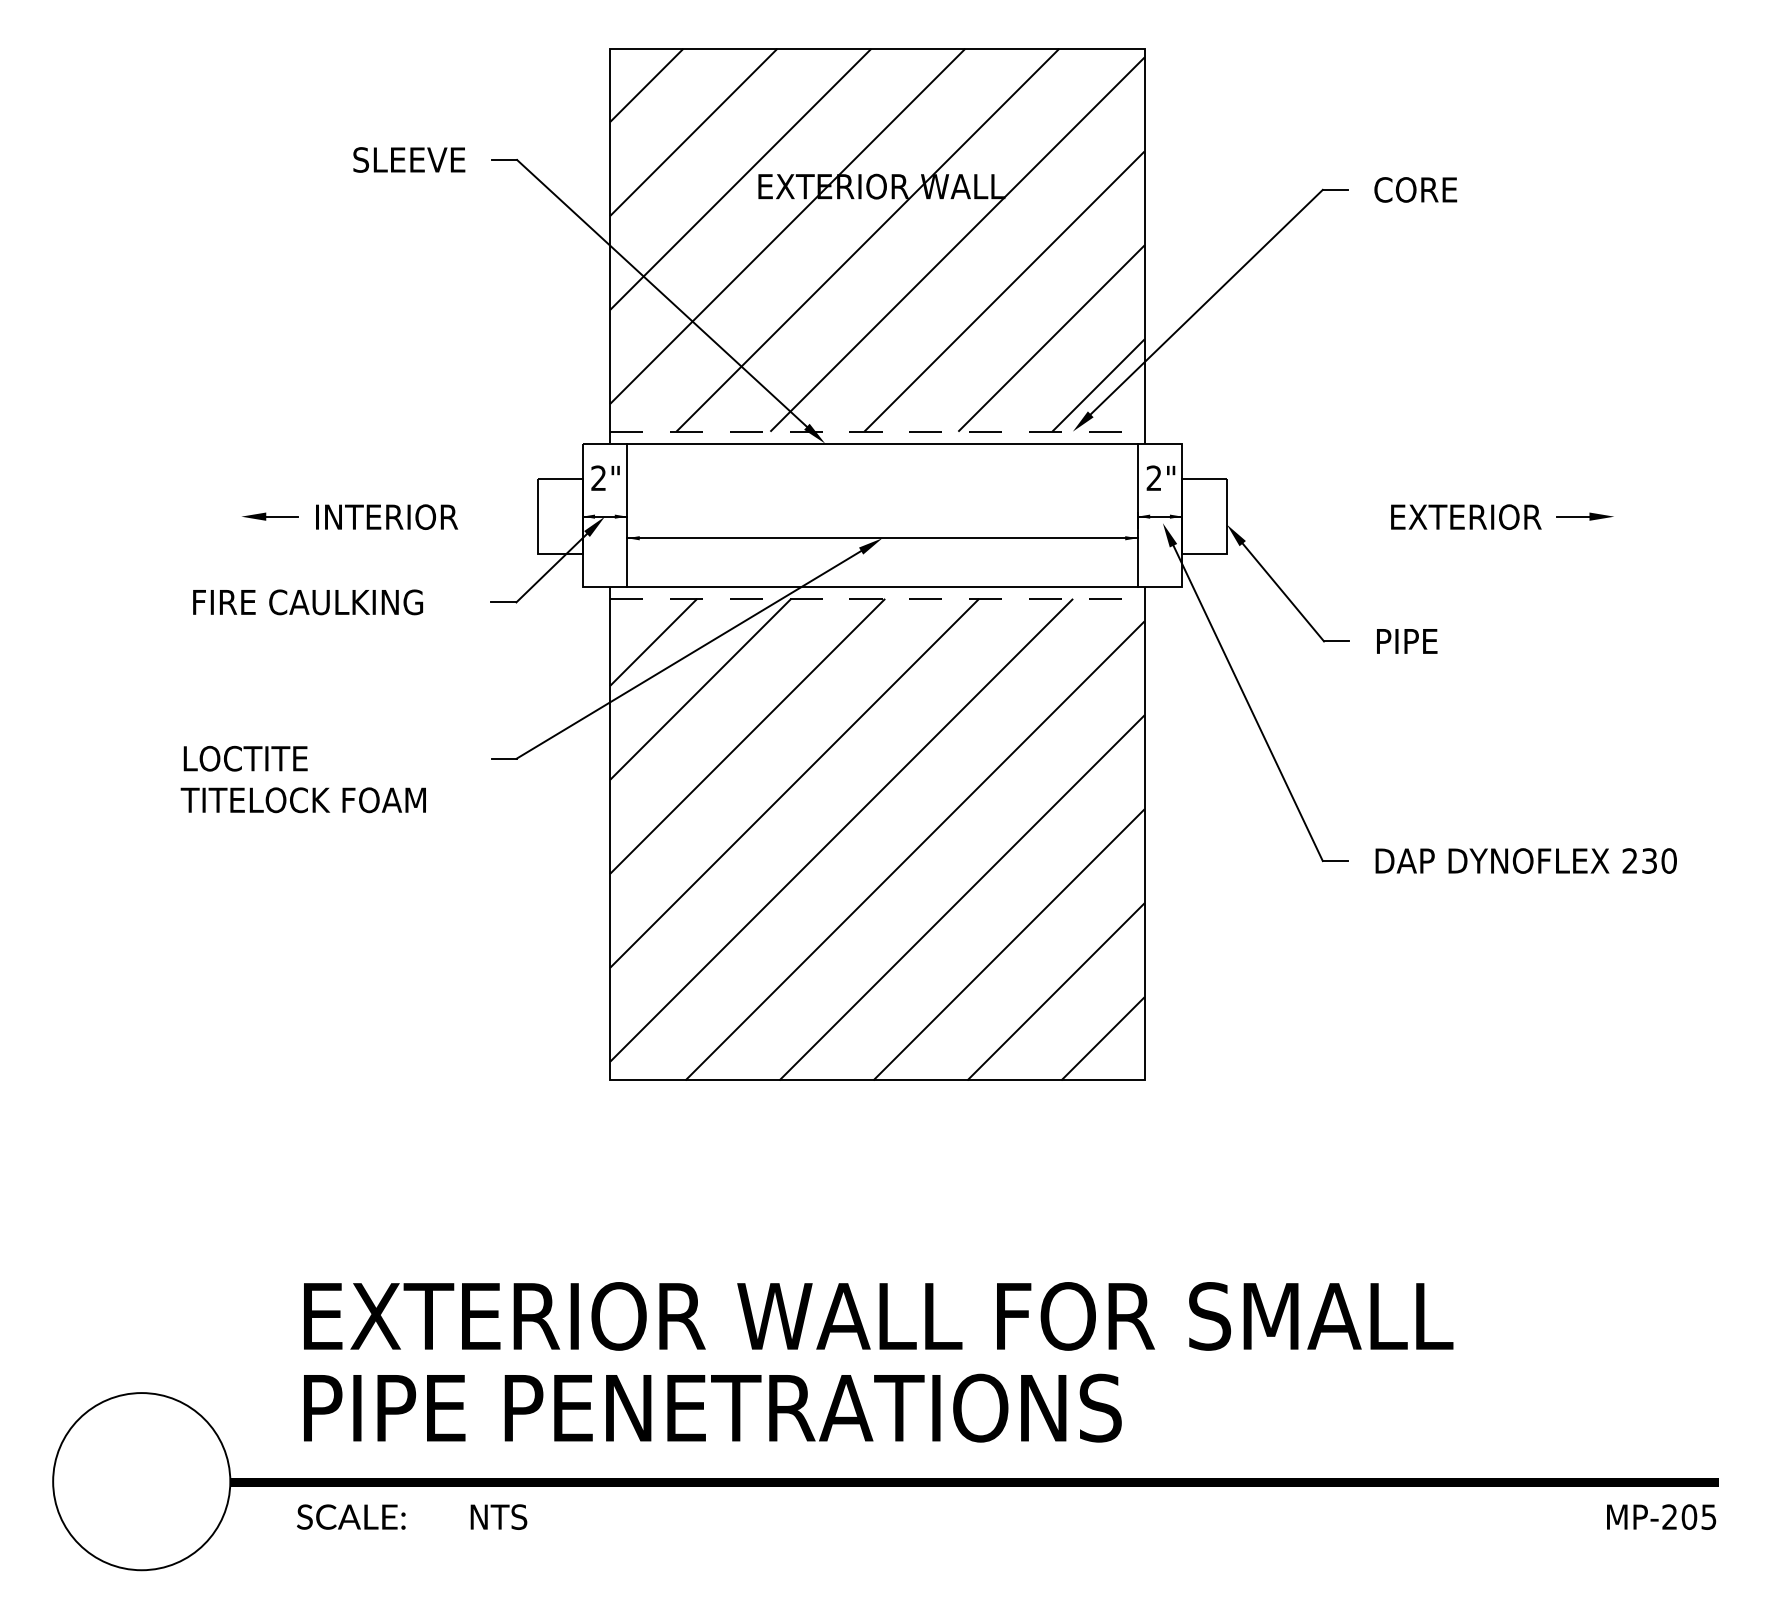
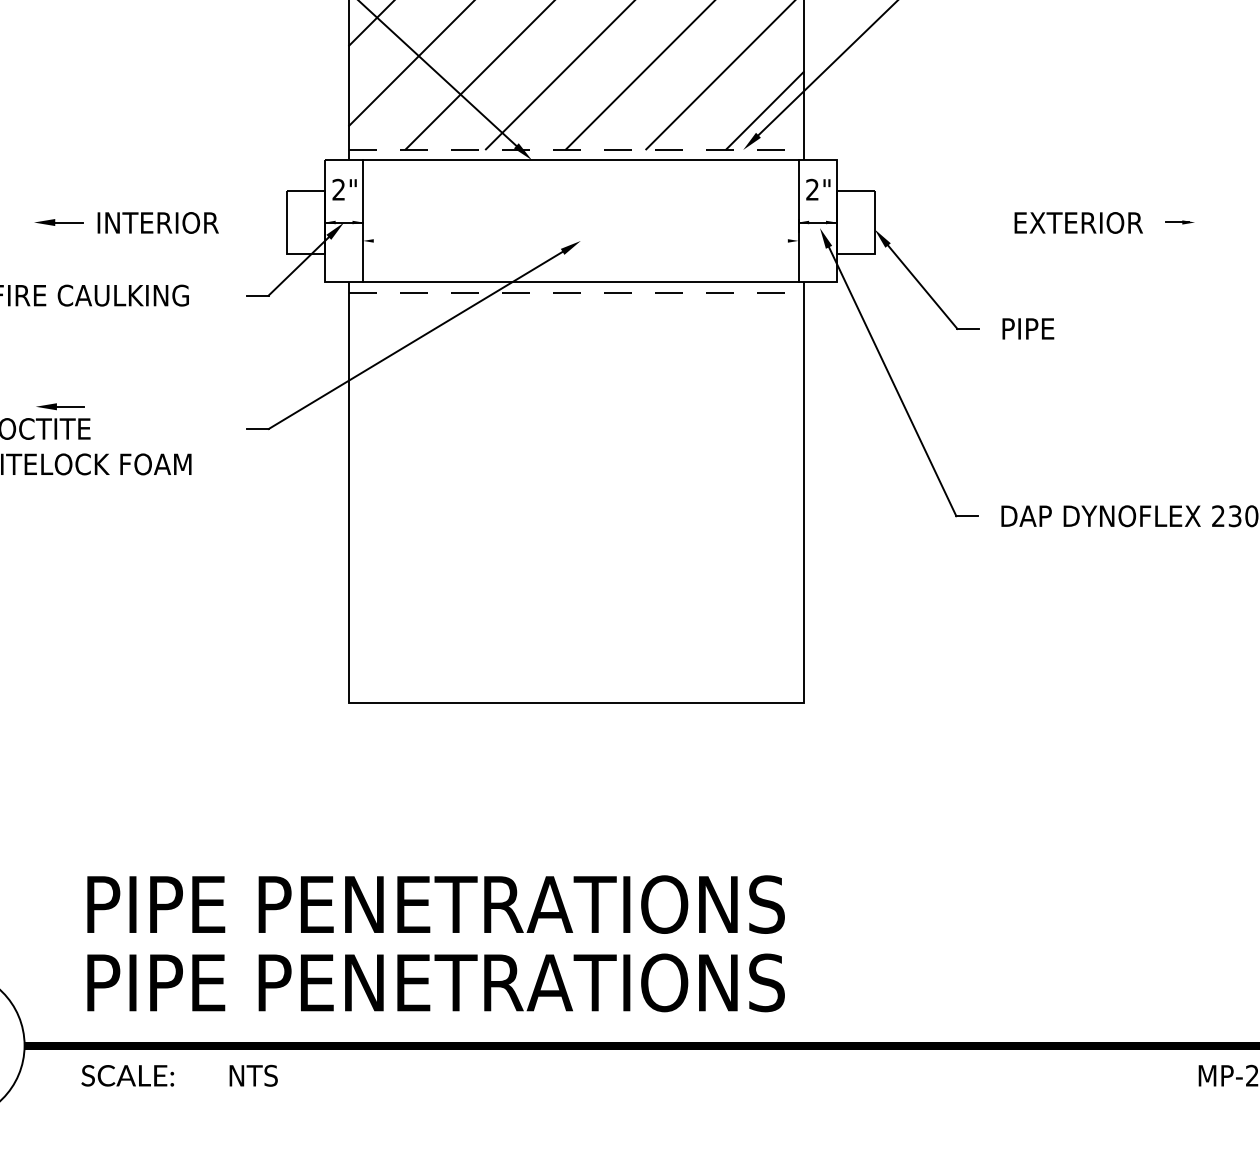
part: (1584, 516) -> (1179, 222), size x0.6
line: (882, 538) -> (580, 241), removed
hatch: (653, 641) -> (385, 328), removed
part: (272, 732) -> (60, 406), added
hatch: (877, 839) -> (576, 497), removed
text: (882, 1316) -> (580, 904), EXTERIOR WALL FOR SMALL -> PIPE PENETRATIONS

